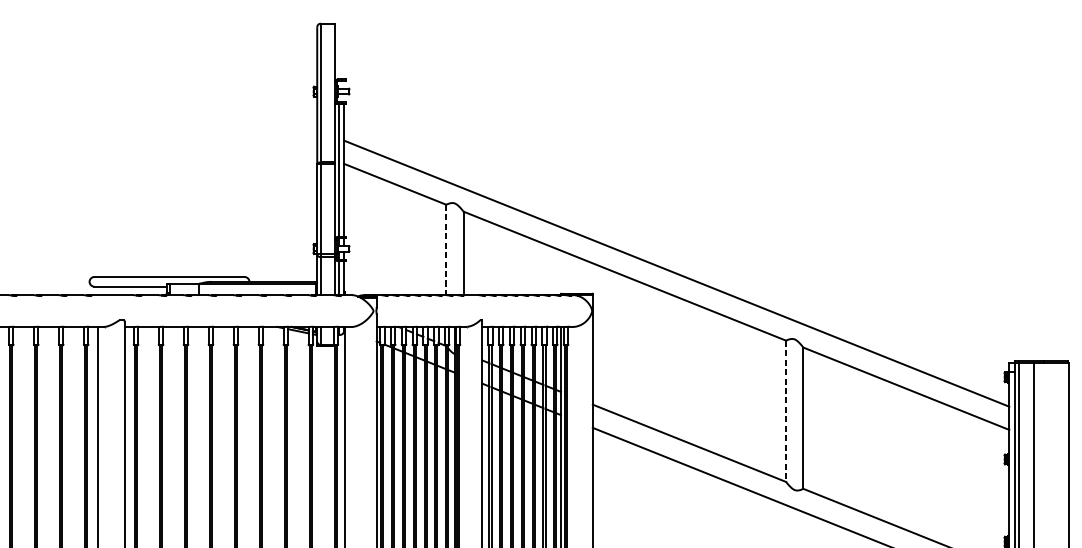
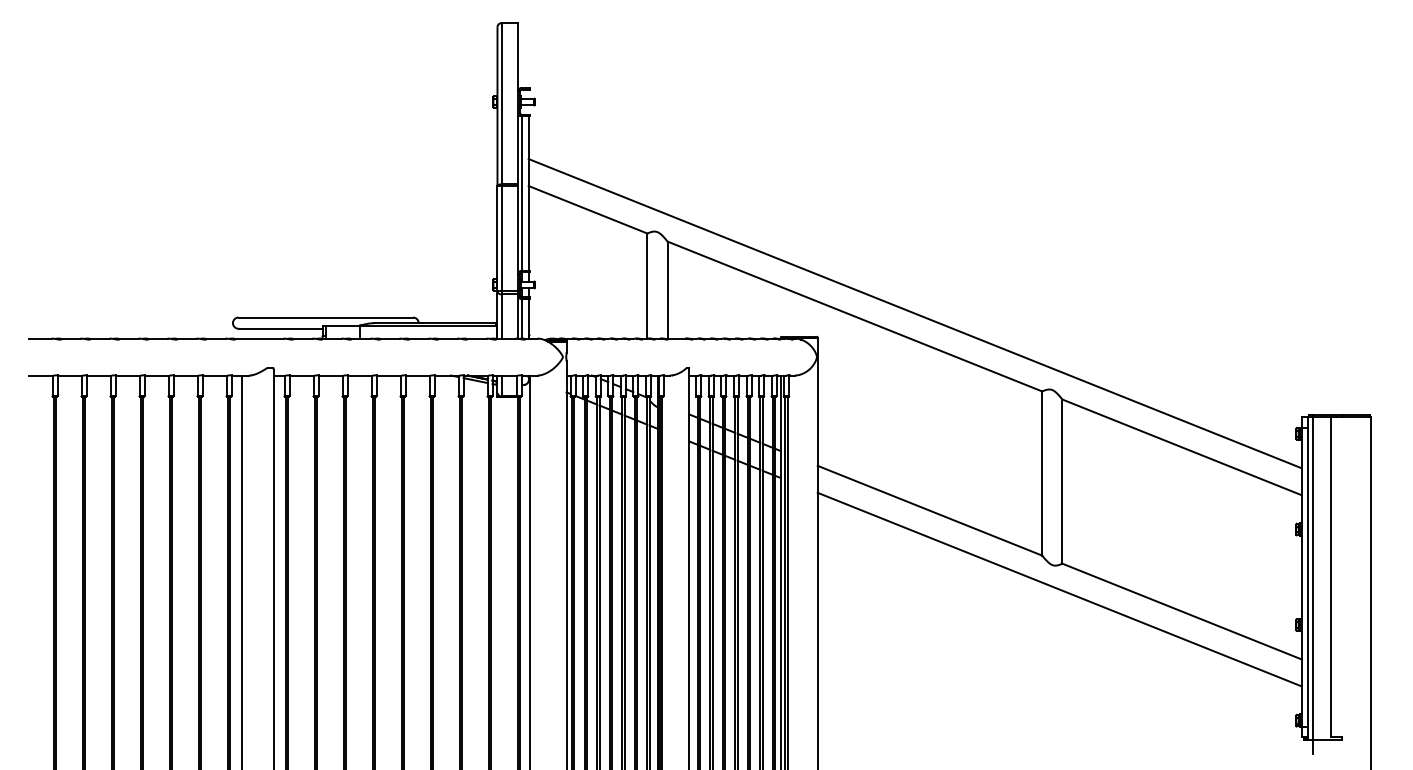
line: (446, 250) -> (647, 286), dashed -> solid
line: (786, 412) -> (1042, 474), dashed -> solid

